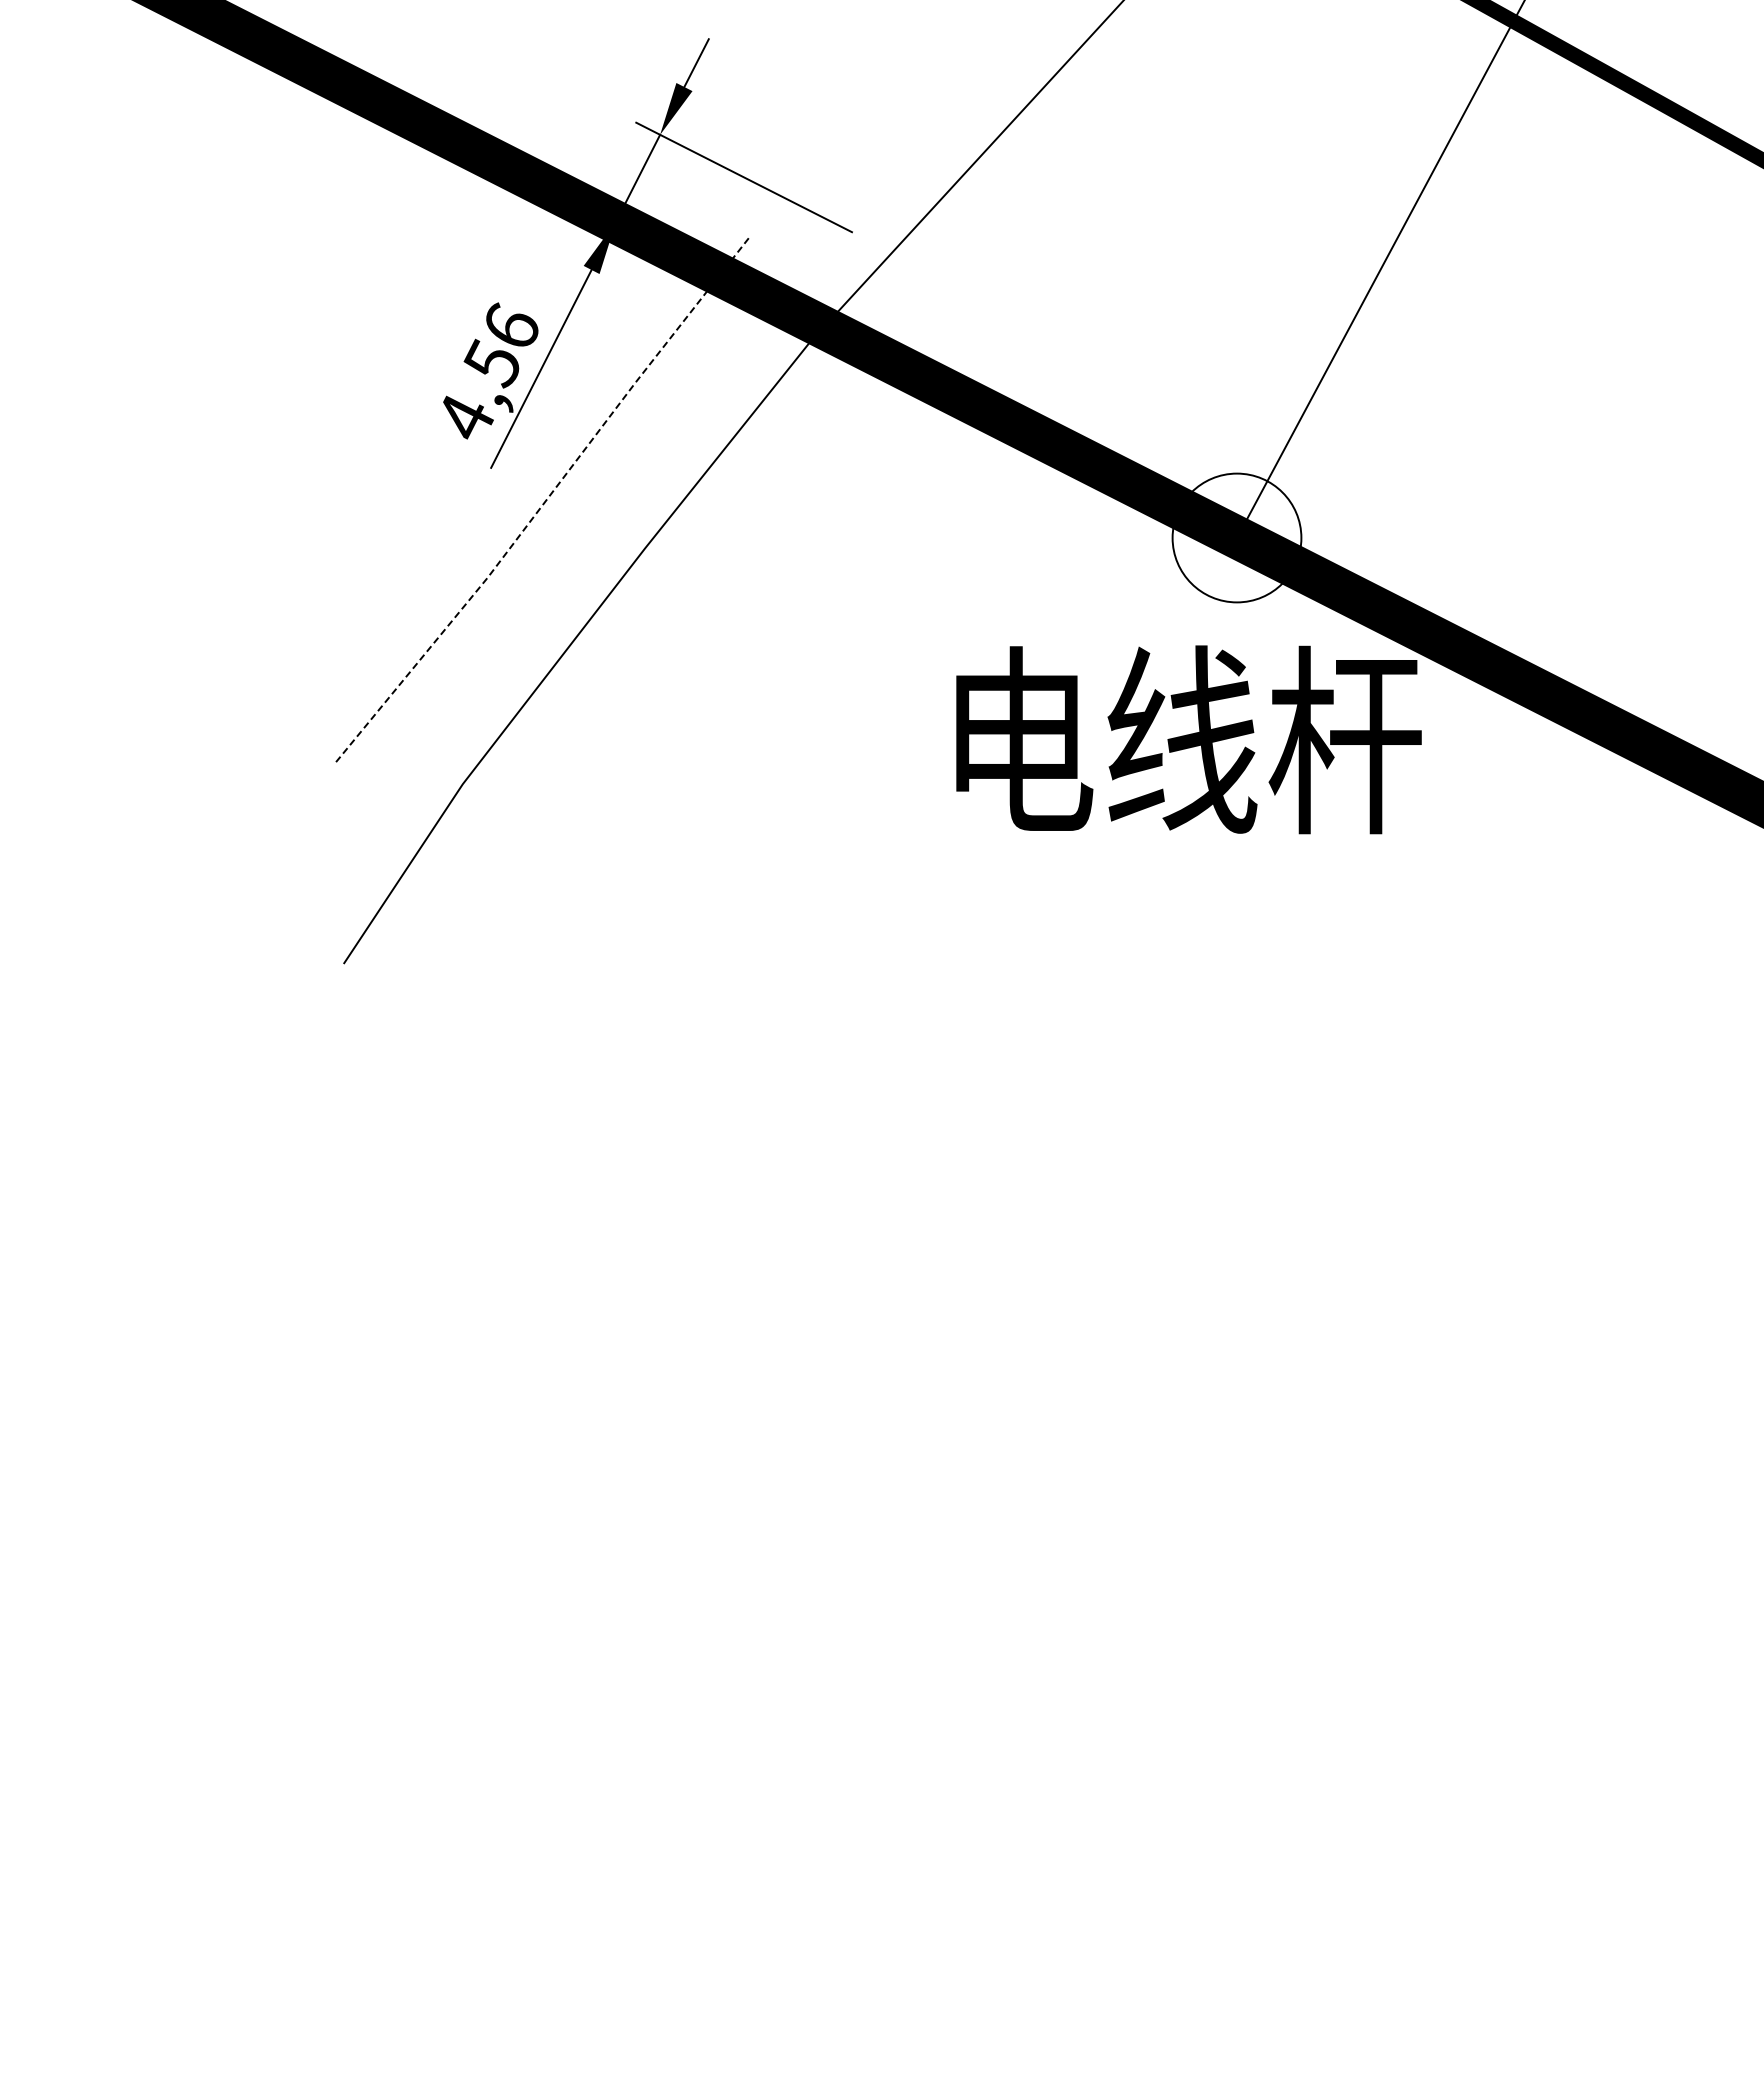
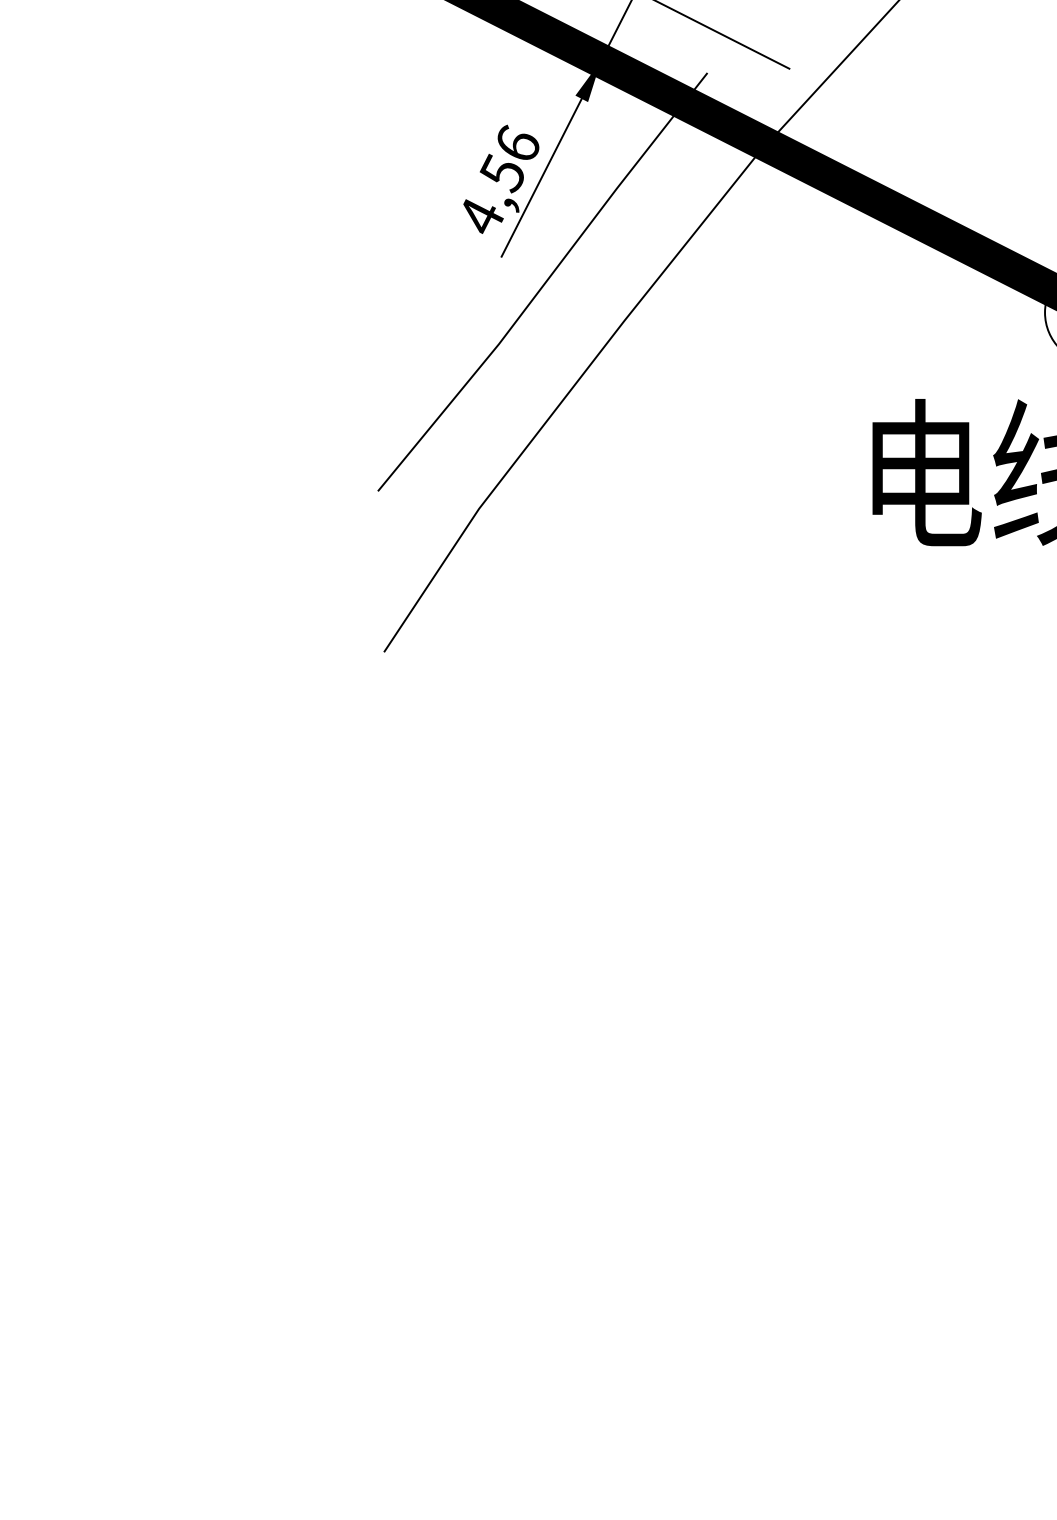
line: (545, 501) -> (544, 283), dashed -> solid

